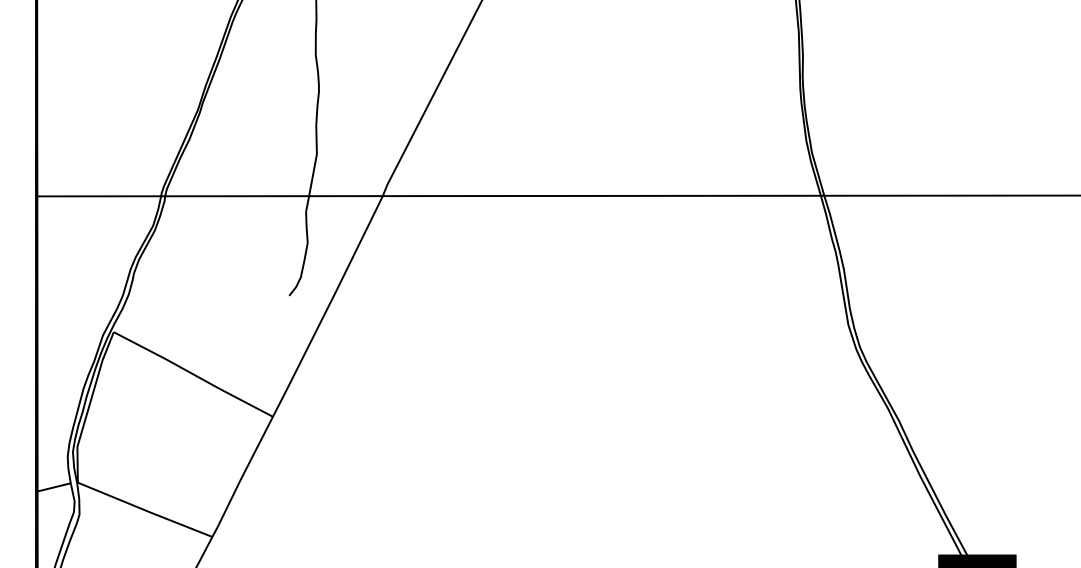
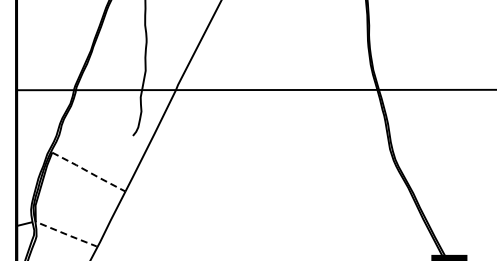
line: (194, 375) -> (89, 172), solid -> dashed
line: (146, 510) -> (67, 234), solid -> dashed

